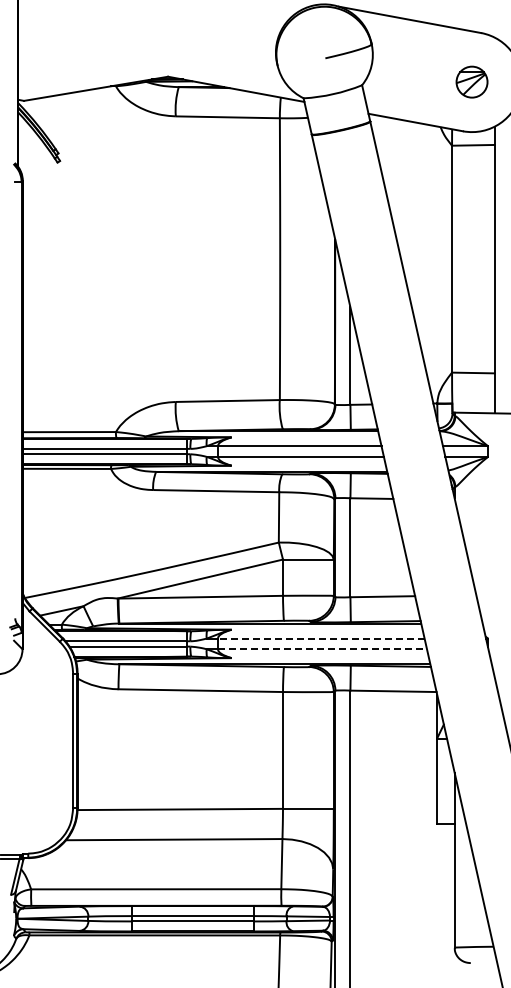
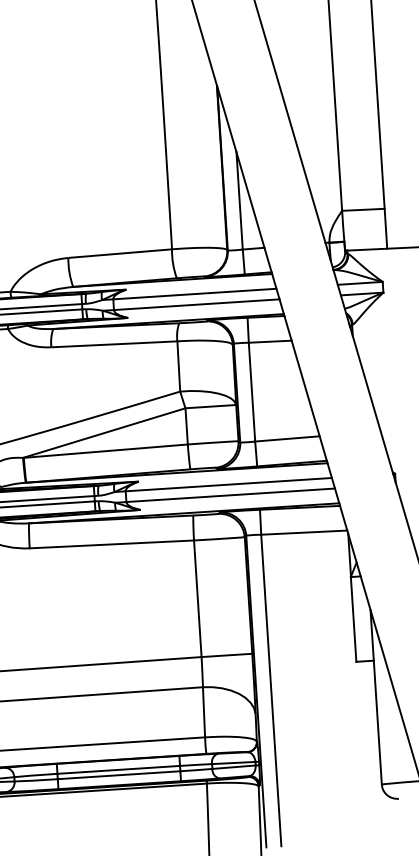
line: (320, 638) -> (227, 484), dashed -> solid
line: (322, 649) -> (230, 495), dashed -> solid

